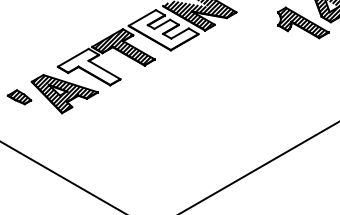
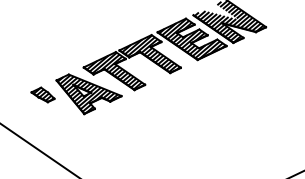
hatch: (163, 29) -> (191, 38), added
hatch: (88, 66) -> (114, 69), added

